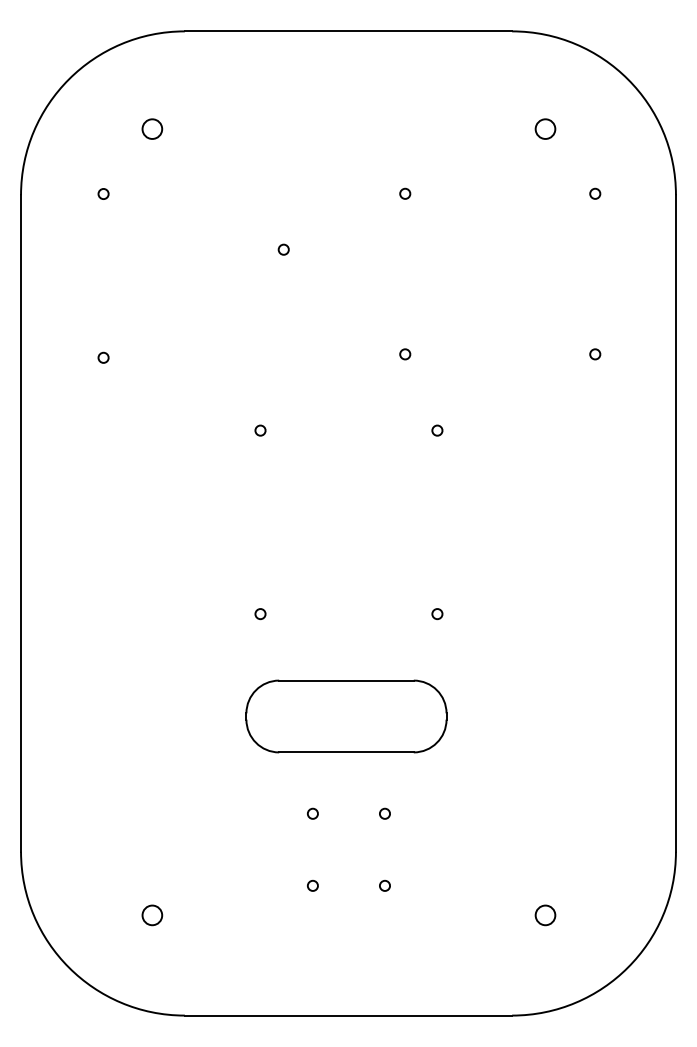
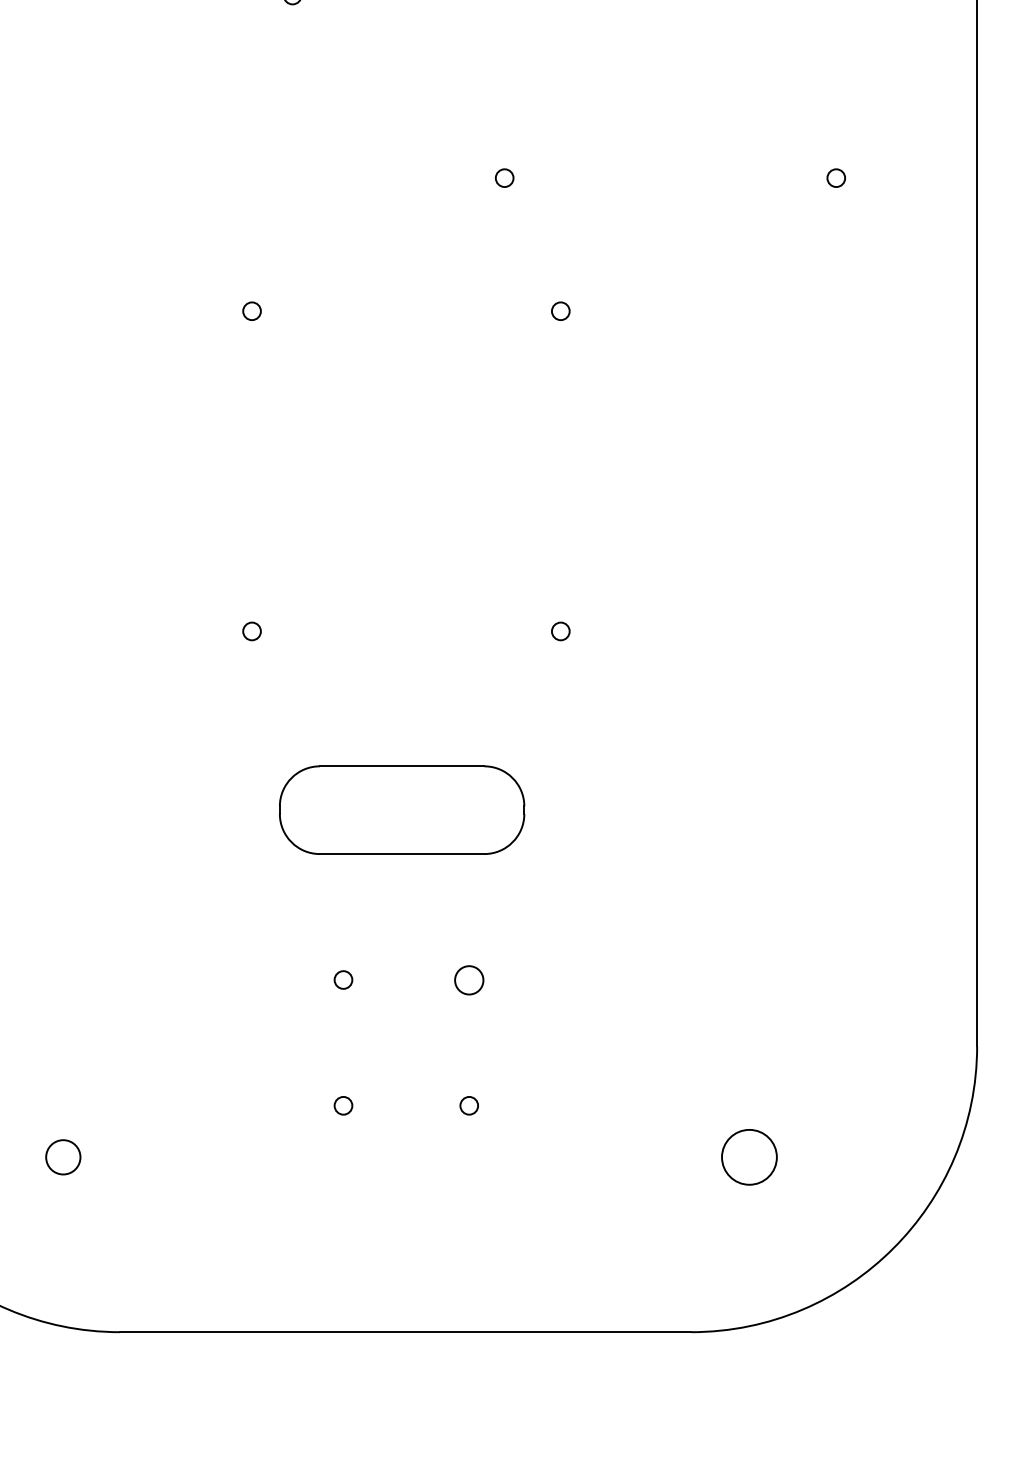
part: (346, 716) -> (402, 810), size x0.7
circle: (384, 813) -> (468, 979), size x1.6
circle: (545, 915) -> (749, 1157), size x1.6

